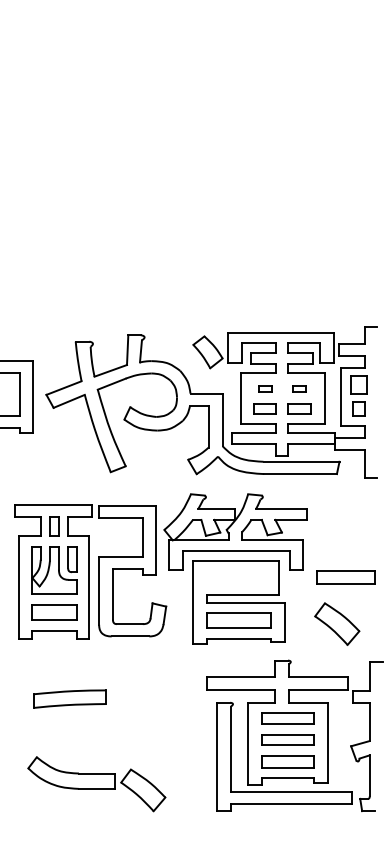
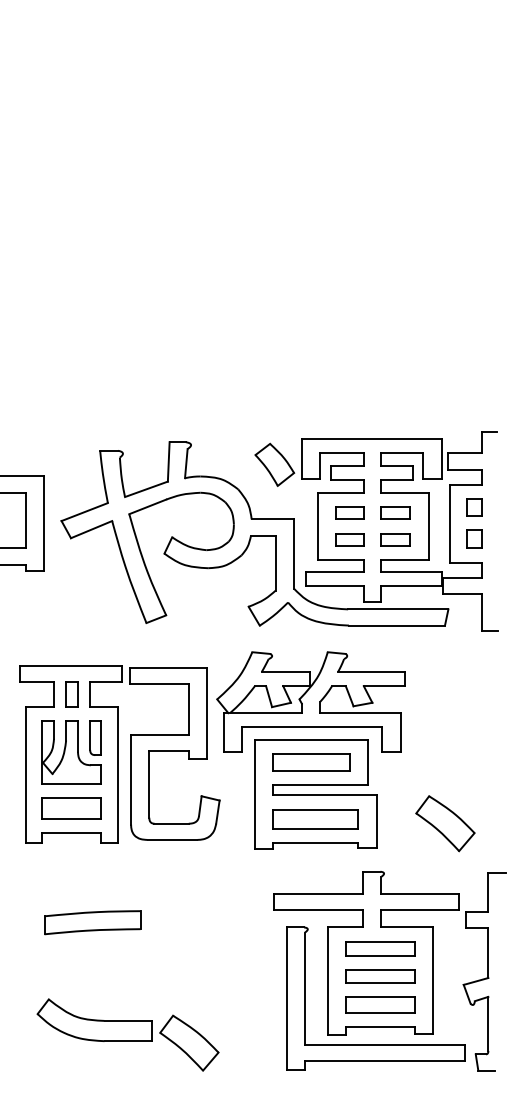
part: (358, 384) -> (473, 507), size x0.71
part: (264, 388) -> (349, 512), size x1.67
part: (299, 388) -> (395, 512), size x1.67
part: (345, 577) -> (311, 762), moved

